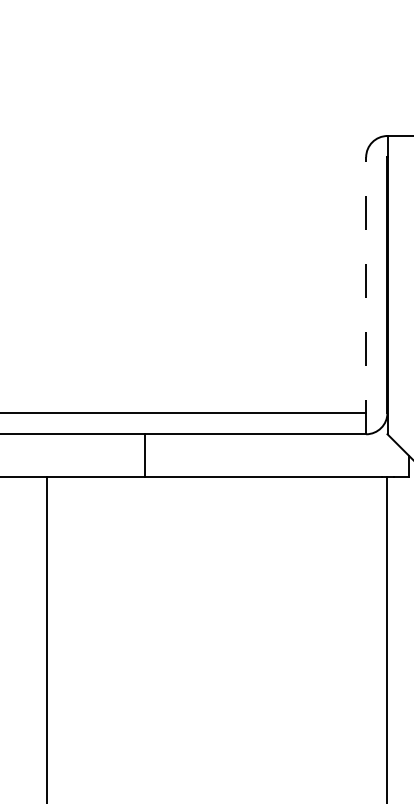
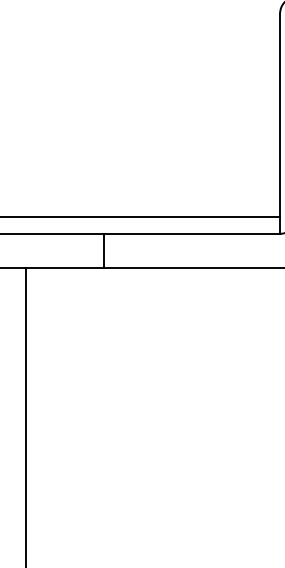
line: (366, 295) -> (280, 123), dashed -> solid

